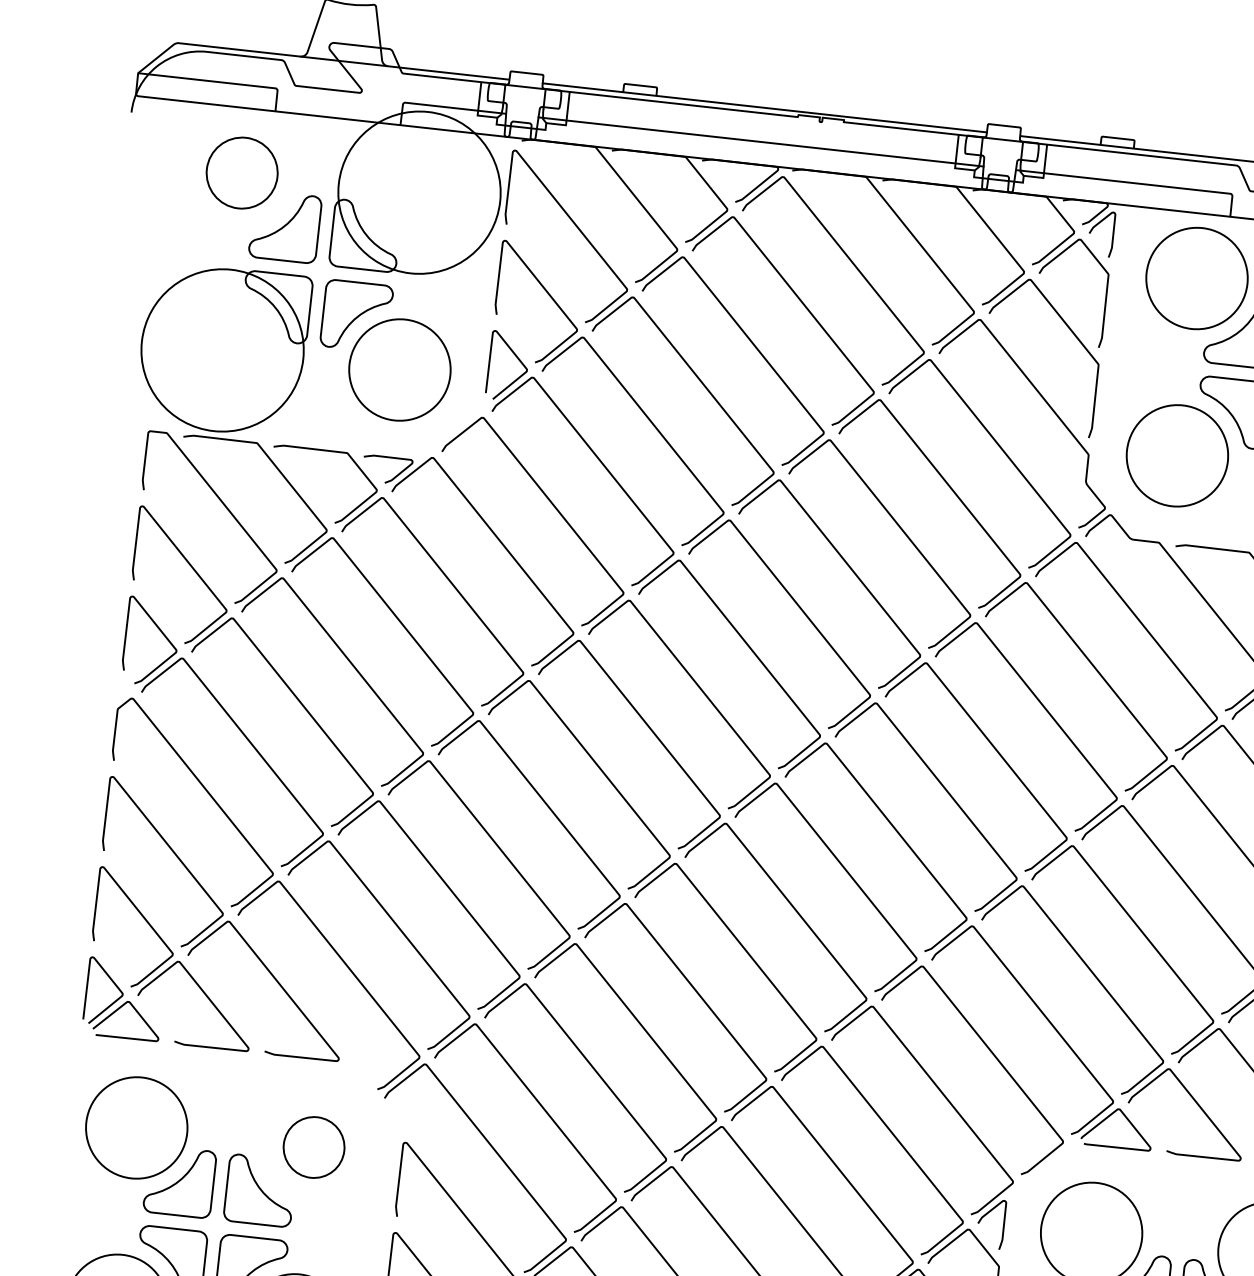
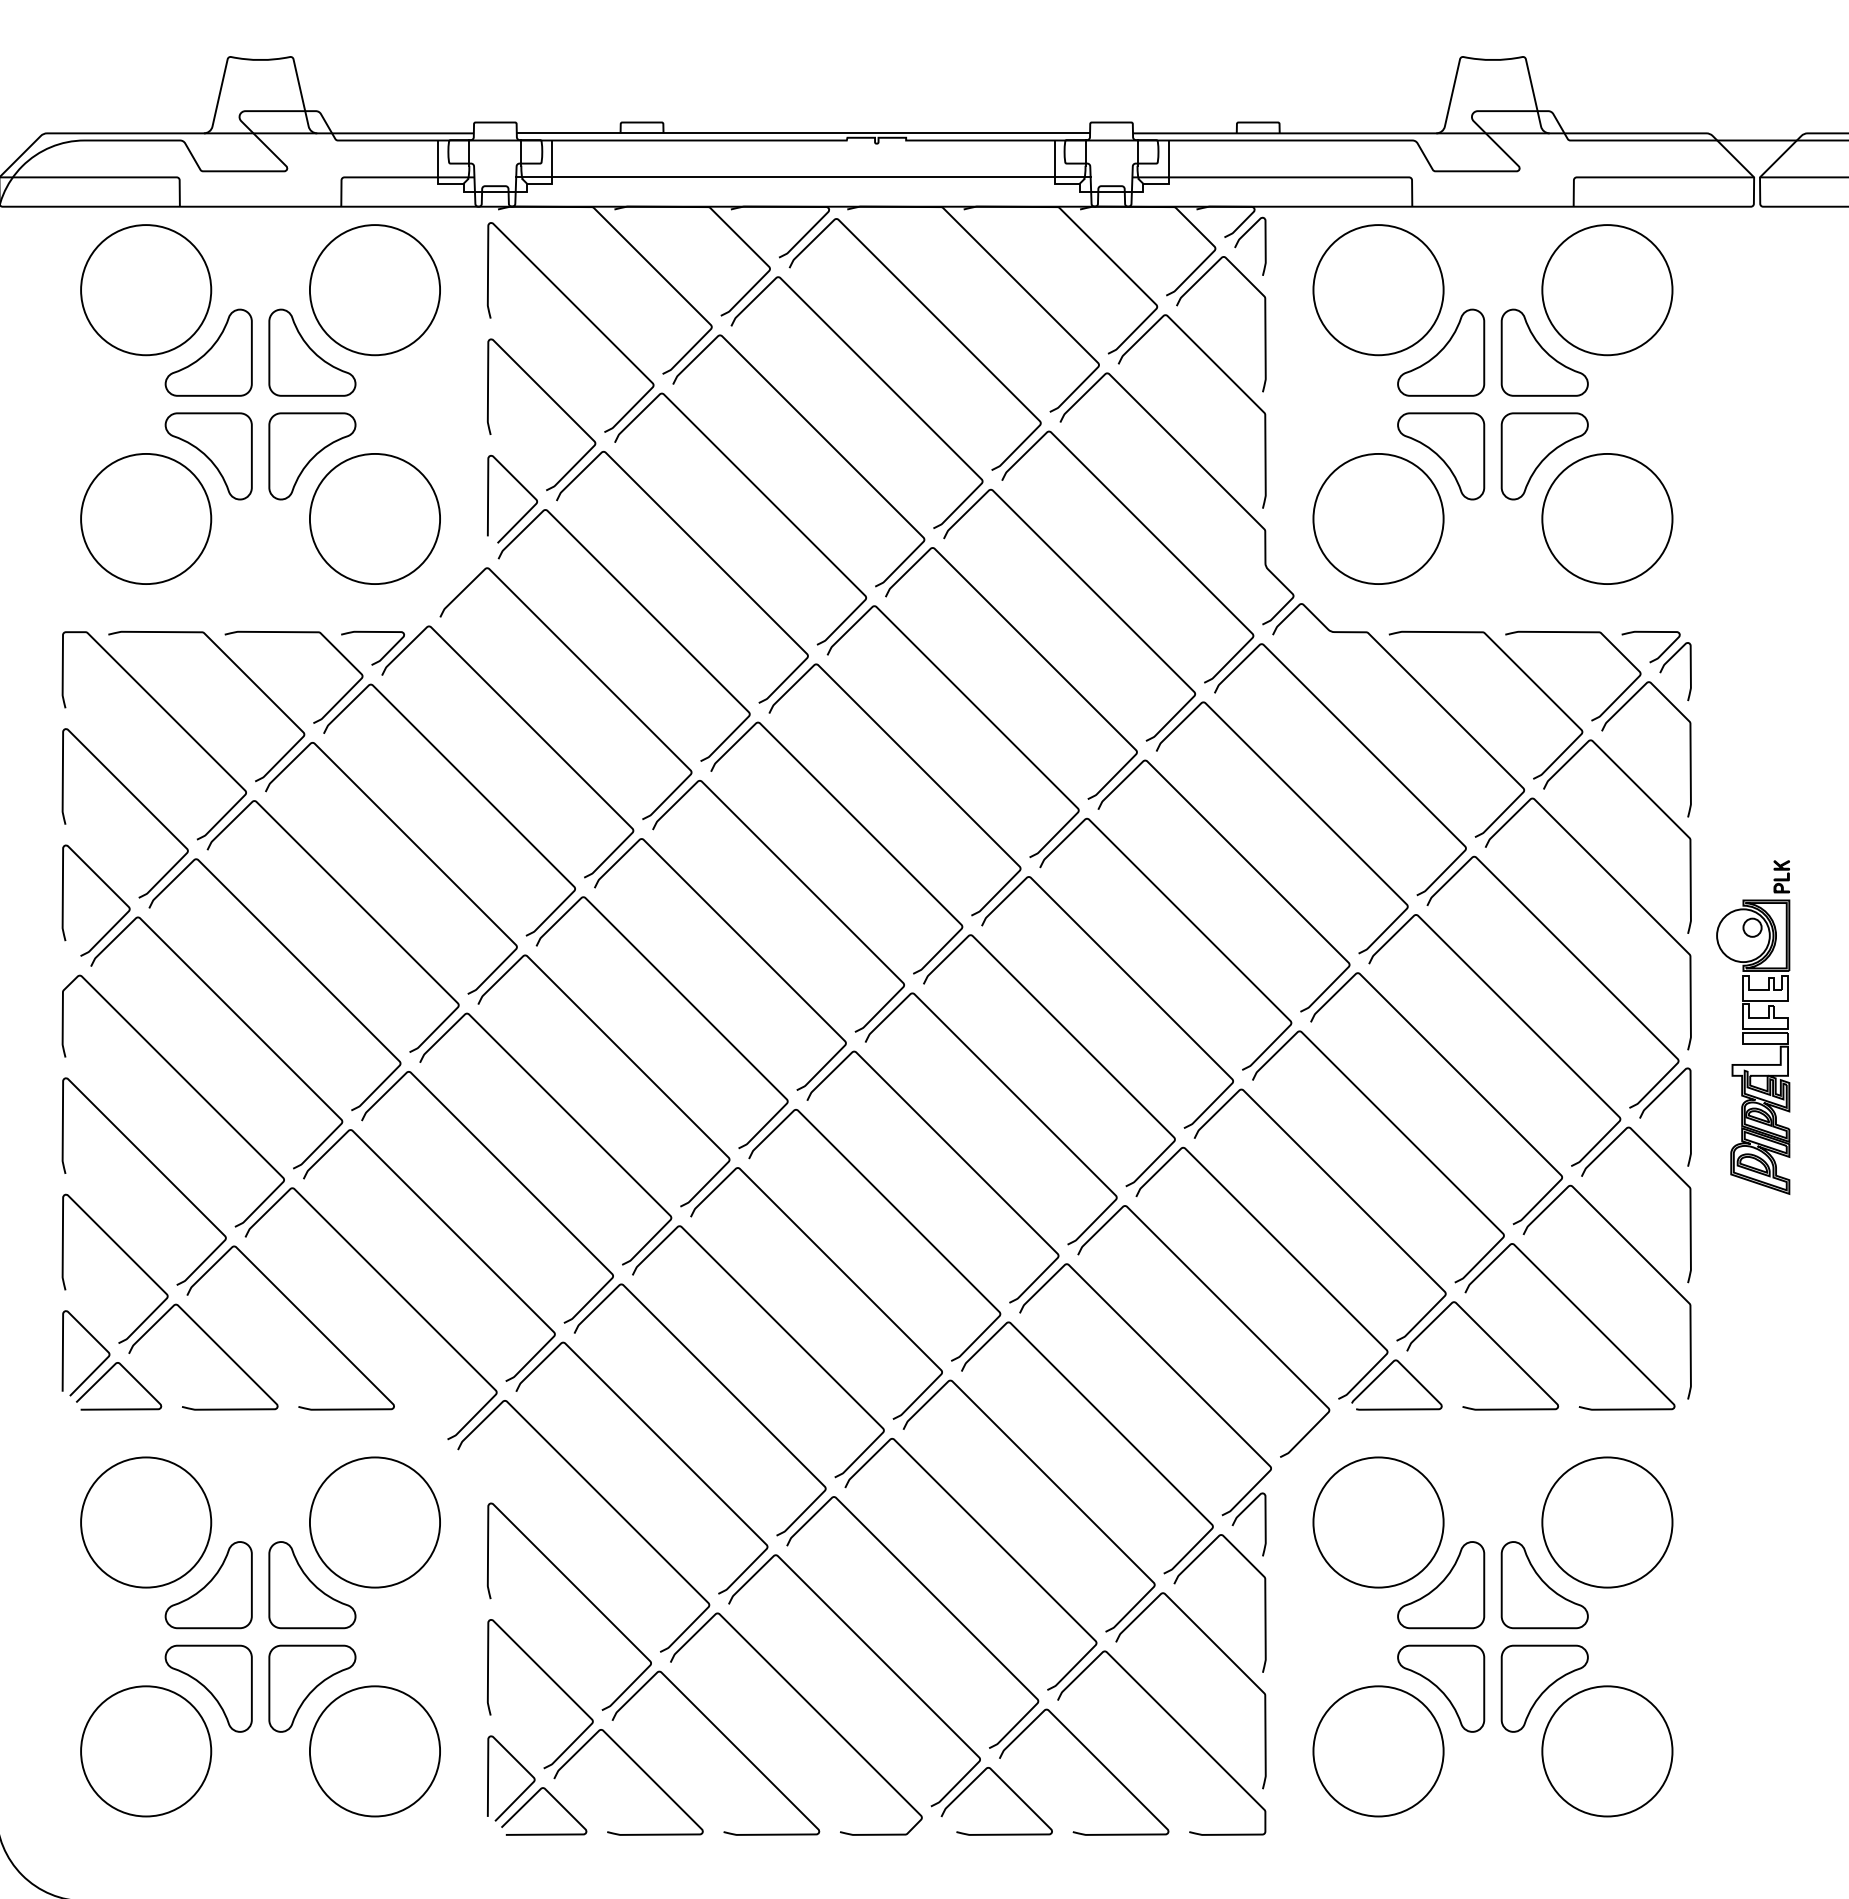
circle: (242, 173) -> (146, 290), size x1.43
circle: (419, 192) -> (374, 290), size x0.62
circle: (222, 350) -> (146, 518), size x0.62
circle: (313, 1147) -> (374, 1522), size x1.67

